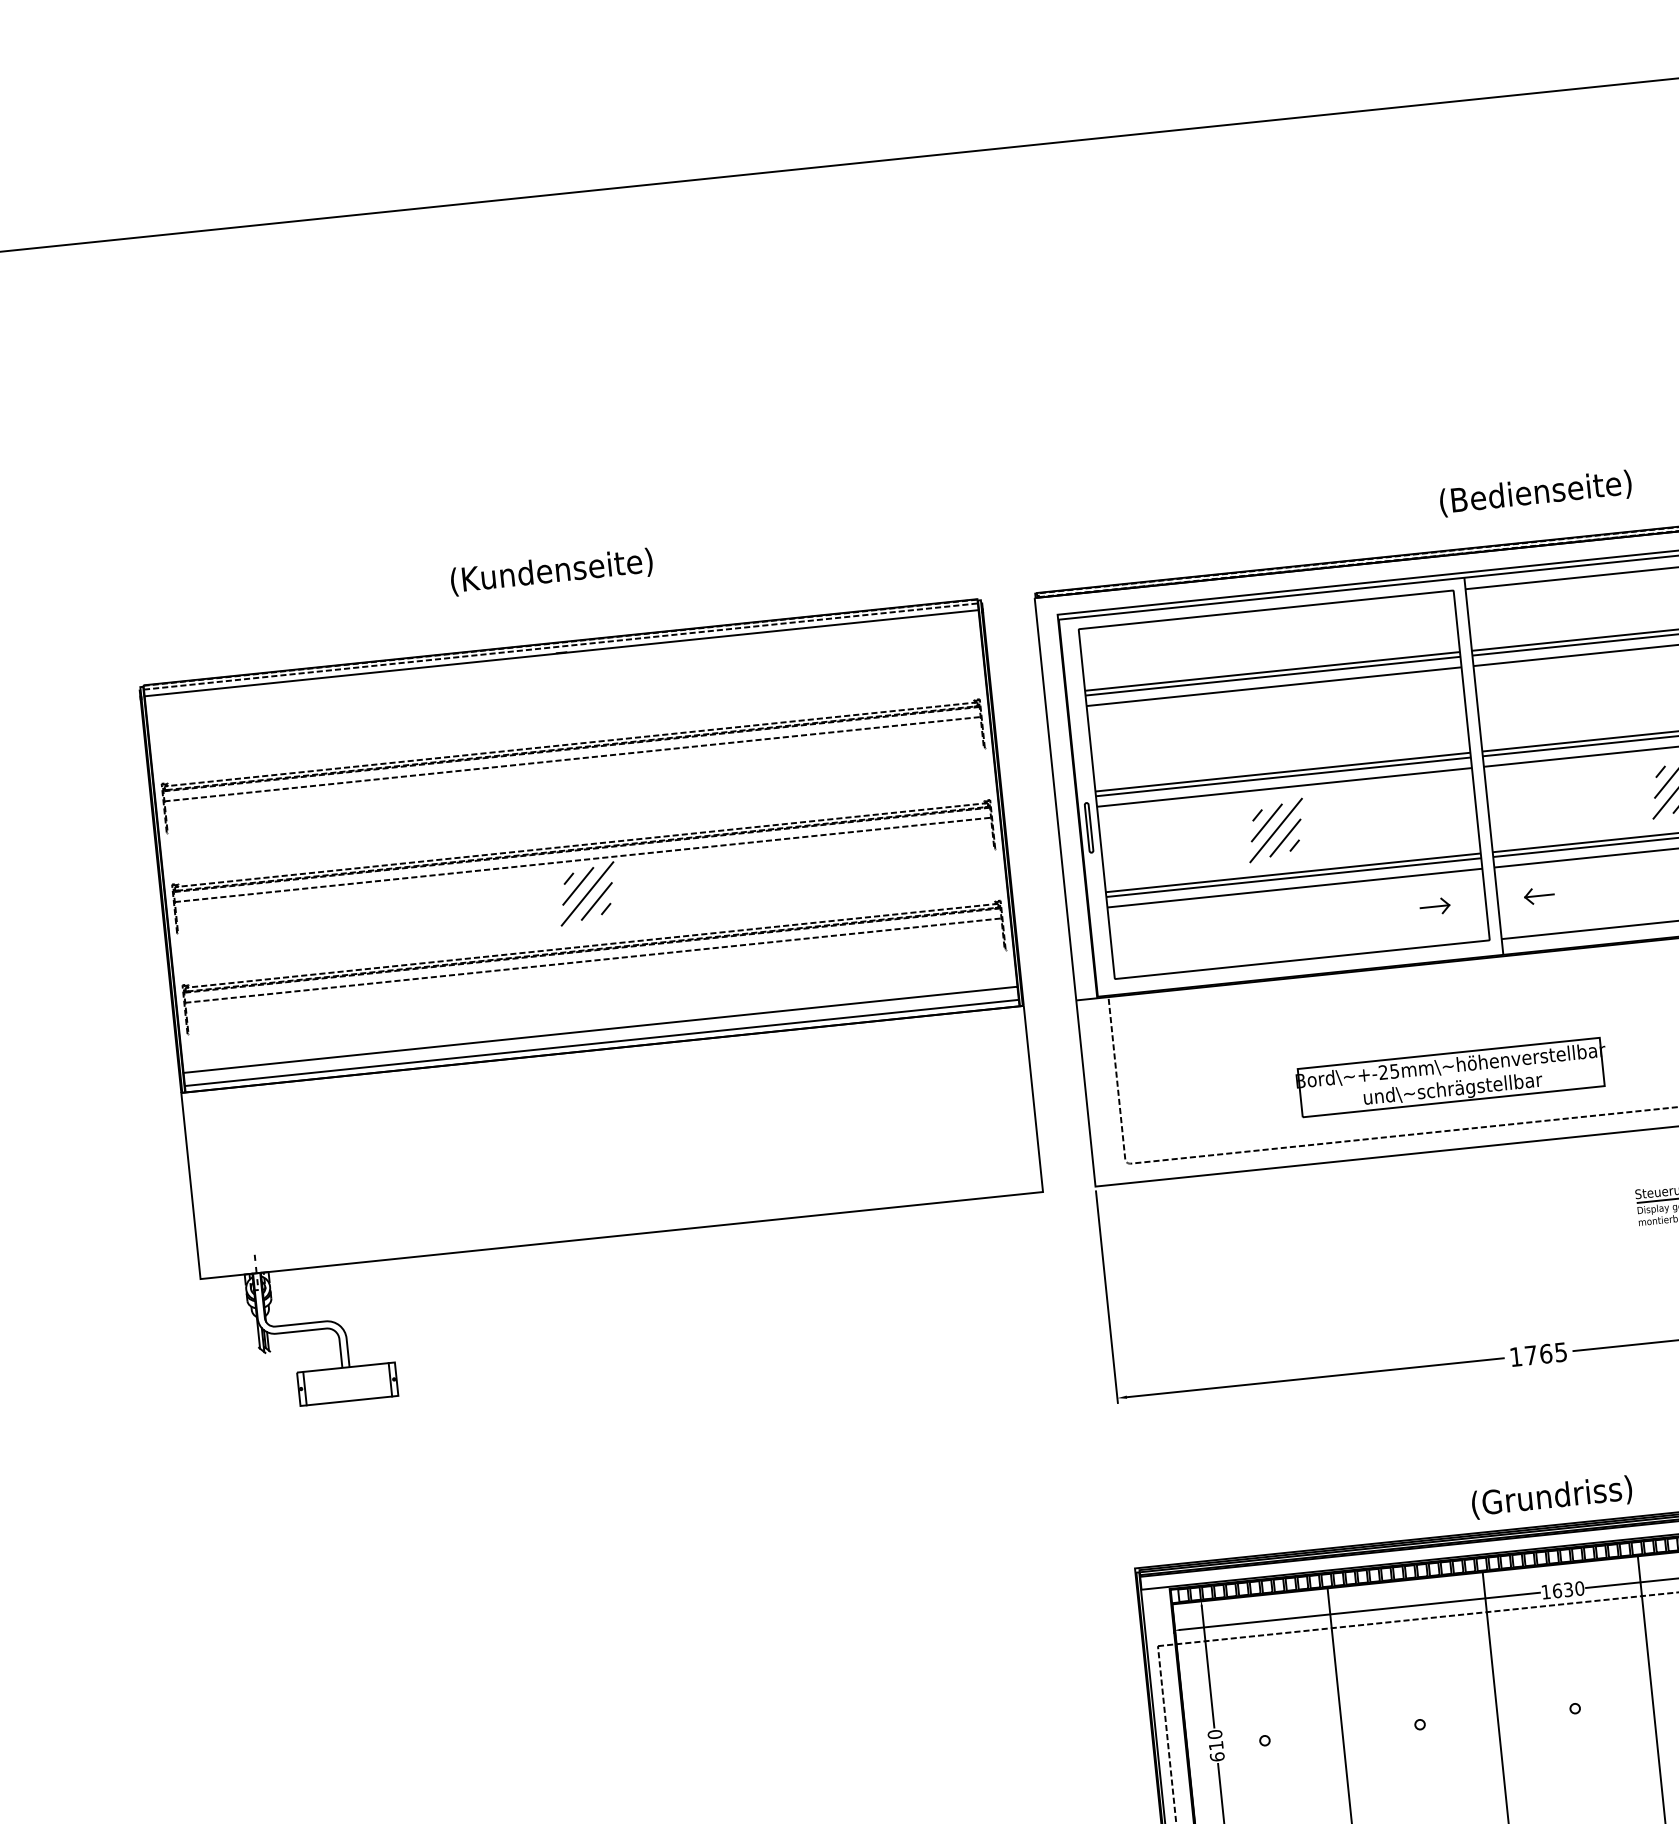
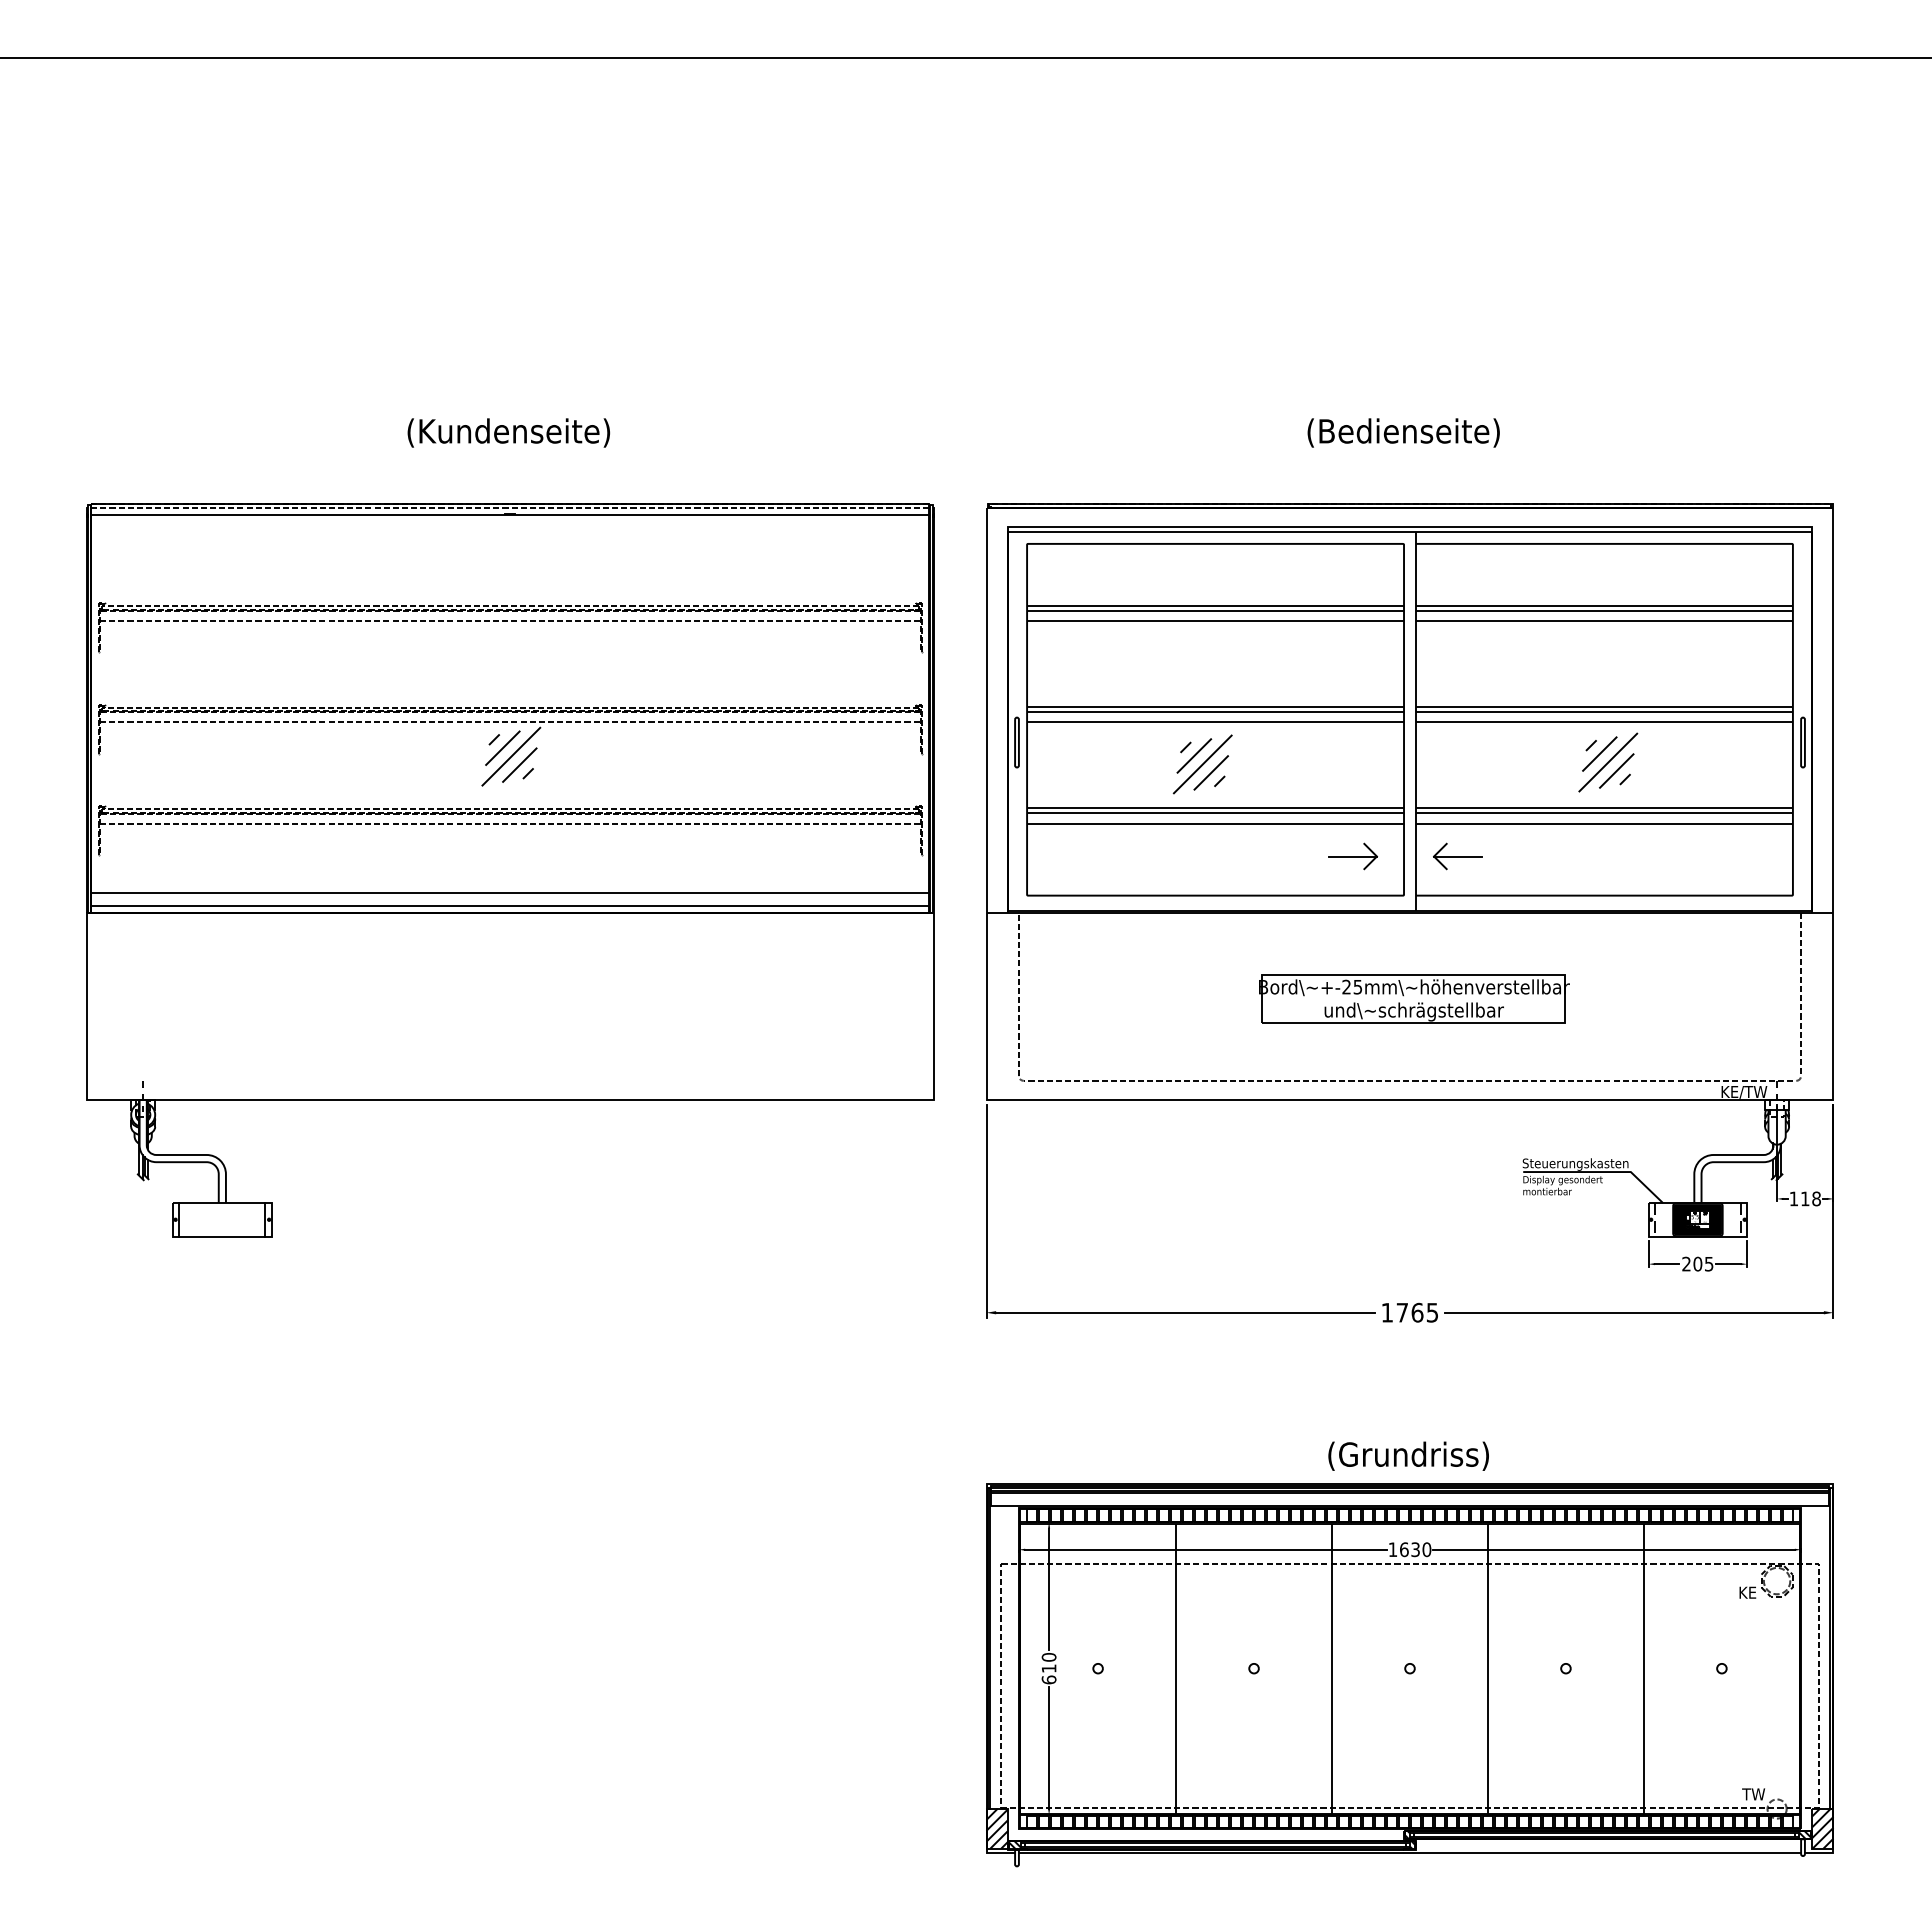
text: (1535, 493) -> (1403, 432), moved
part: (1538, 895) -> (1457, 856), size x1.67
part: (1434, 906) -> (1352, 856), size x1.67
part: (1452, 1076) -> (1414, 998), moved

